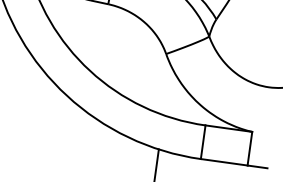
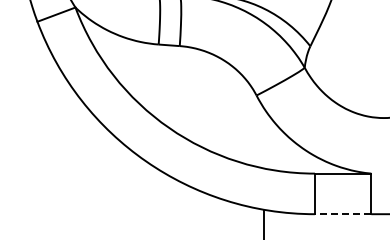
line: (223, 162) -> (342, 214), solid -> dashed

